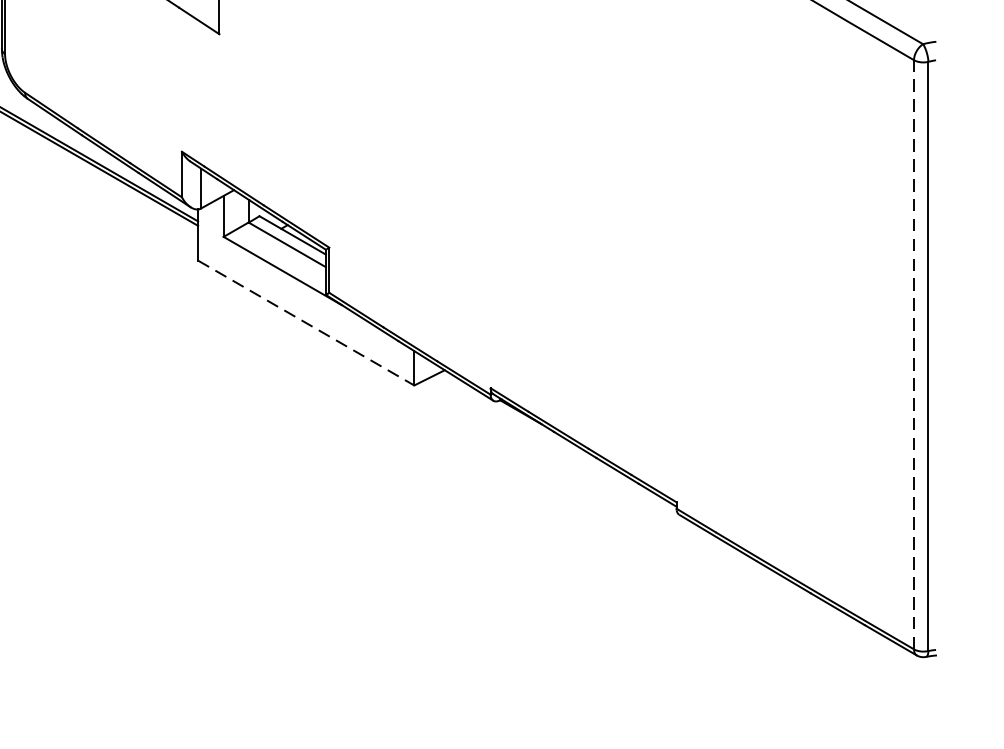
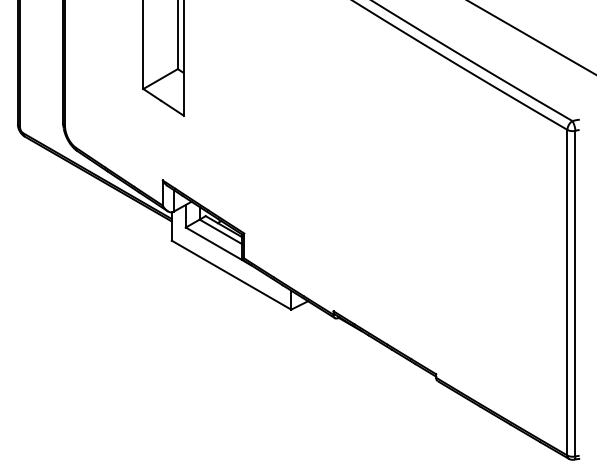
line: (306, 323) -> (231, 275), dashed -> solid
line: (914, 354) -> (567, 292), dashed -> solid

